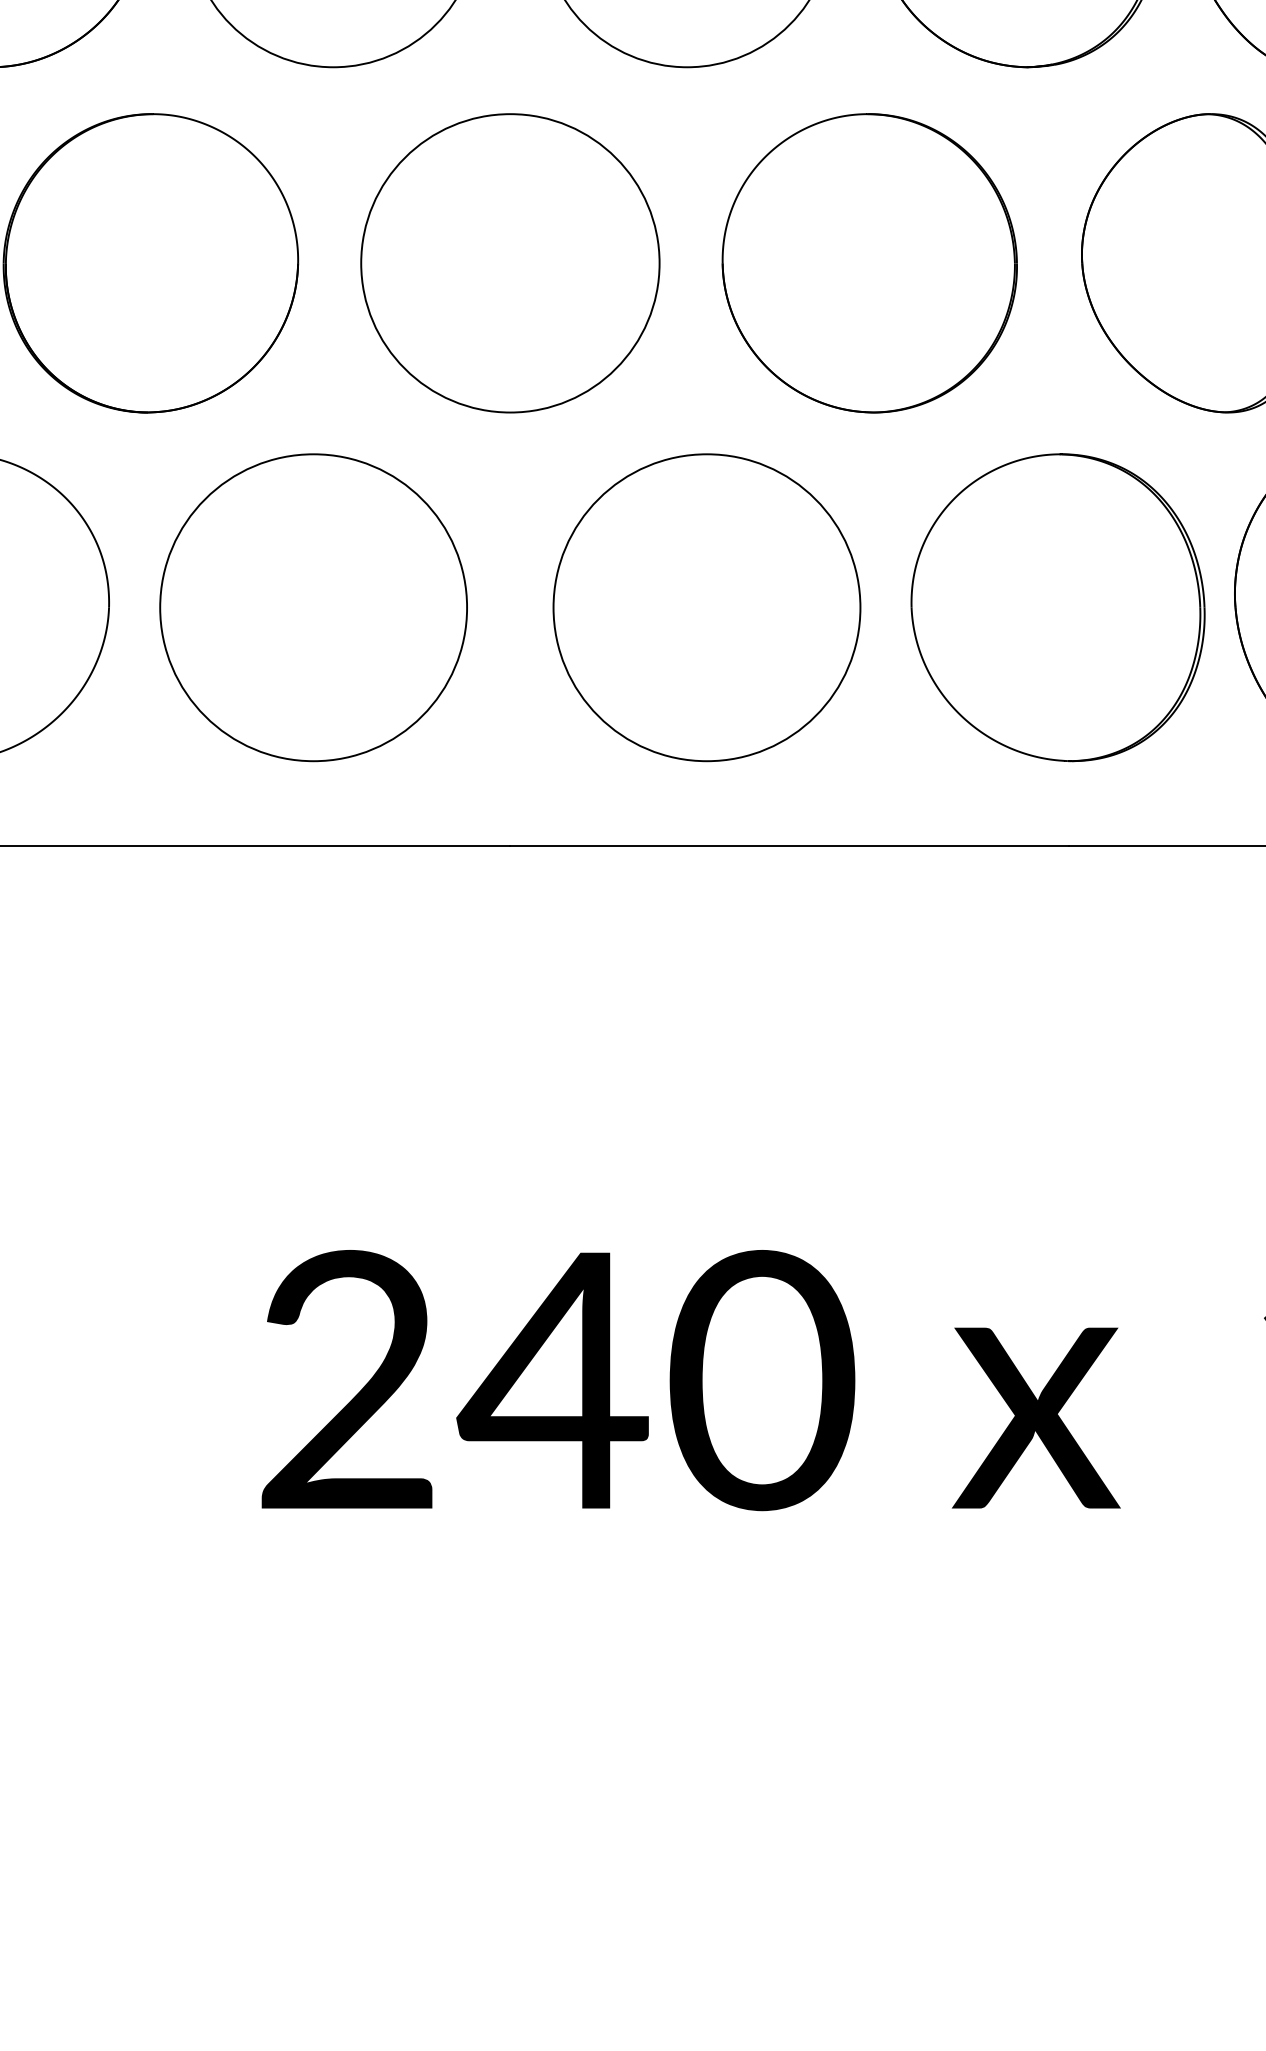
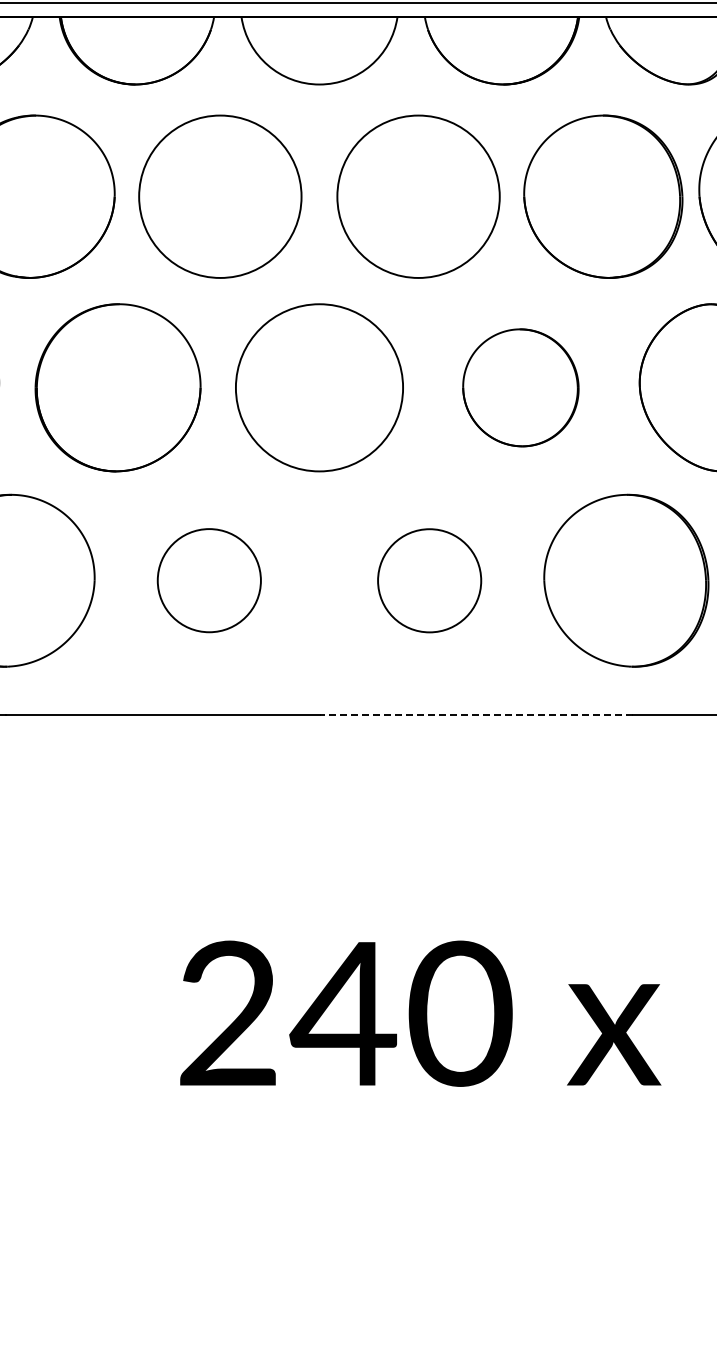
part: (869, 262) -> (520, 387), size x0.7
circle: (314, 607) -> (209, 580), size x0.6
circle: (706, 607) -> (429, 580), size x0.6
line: (790, 846) -> (476, 714), solid -> dashed

